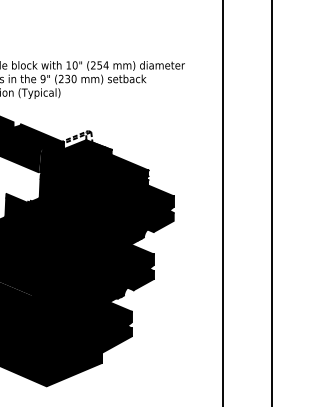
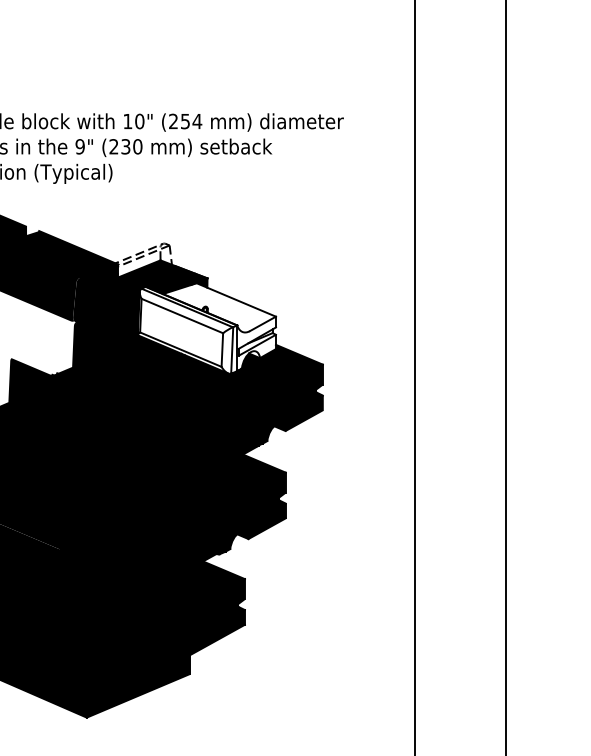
fill: (111, 176) -> (207, 327), removed

